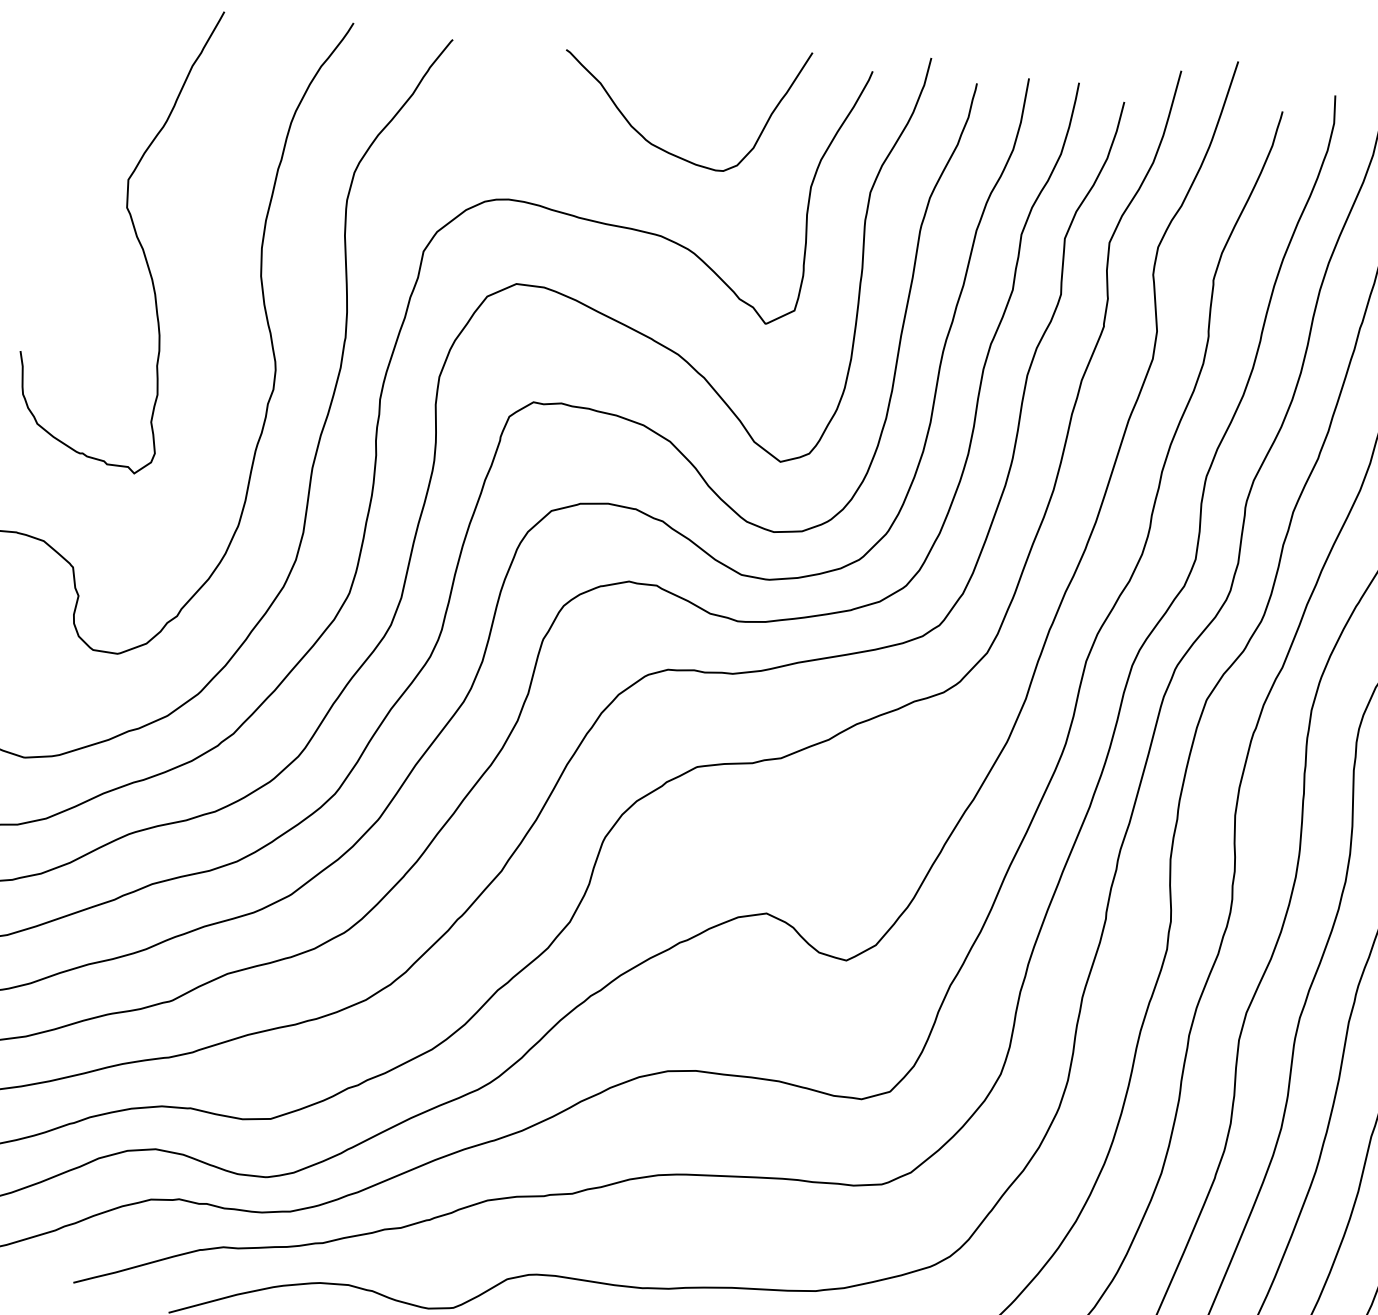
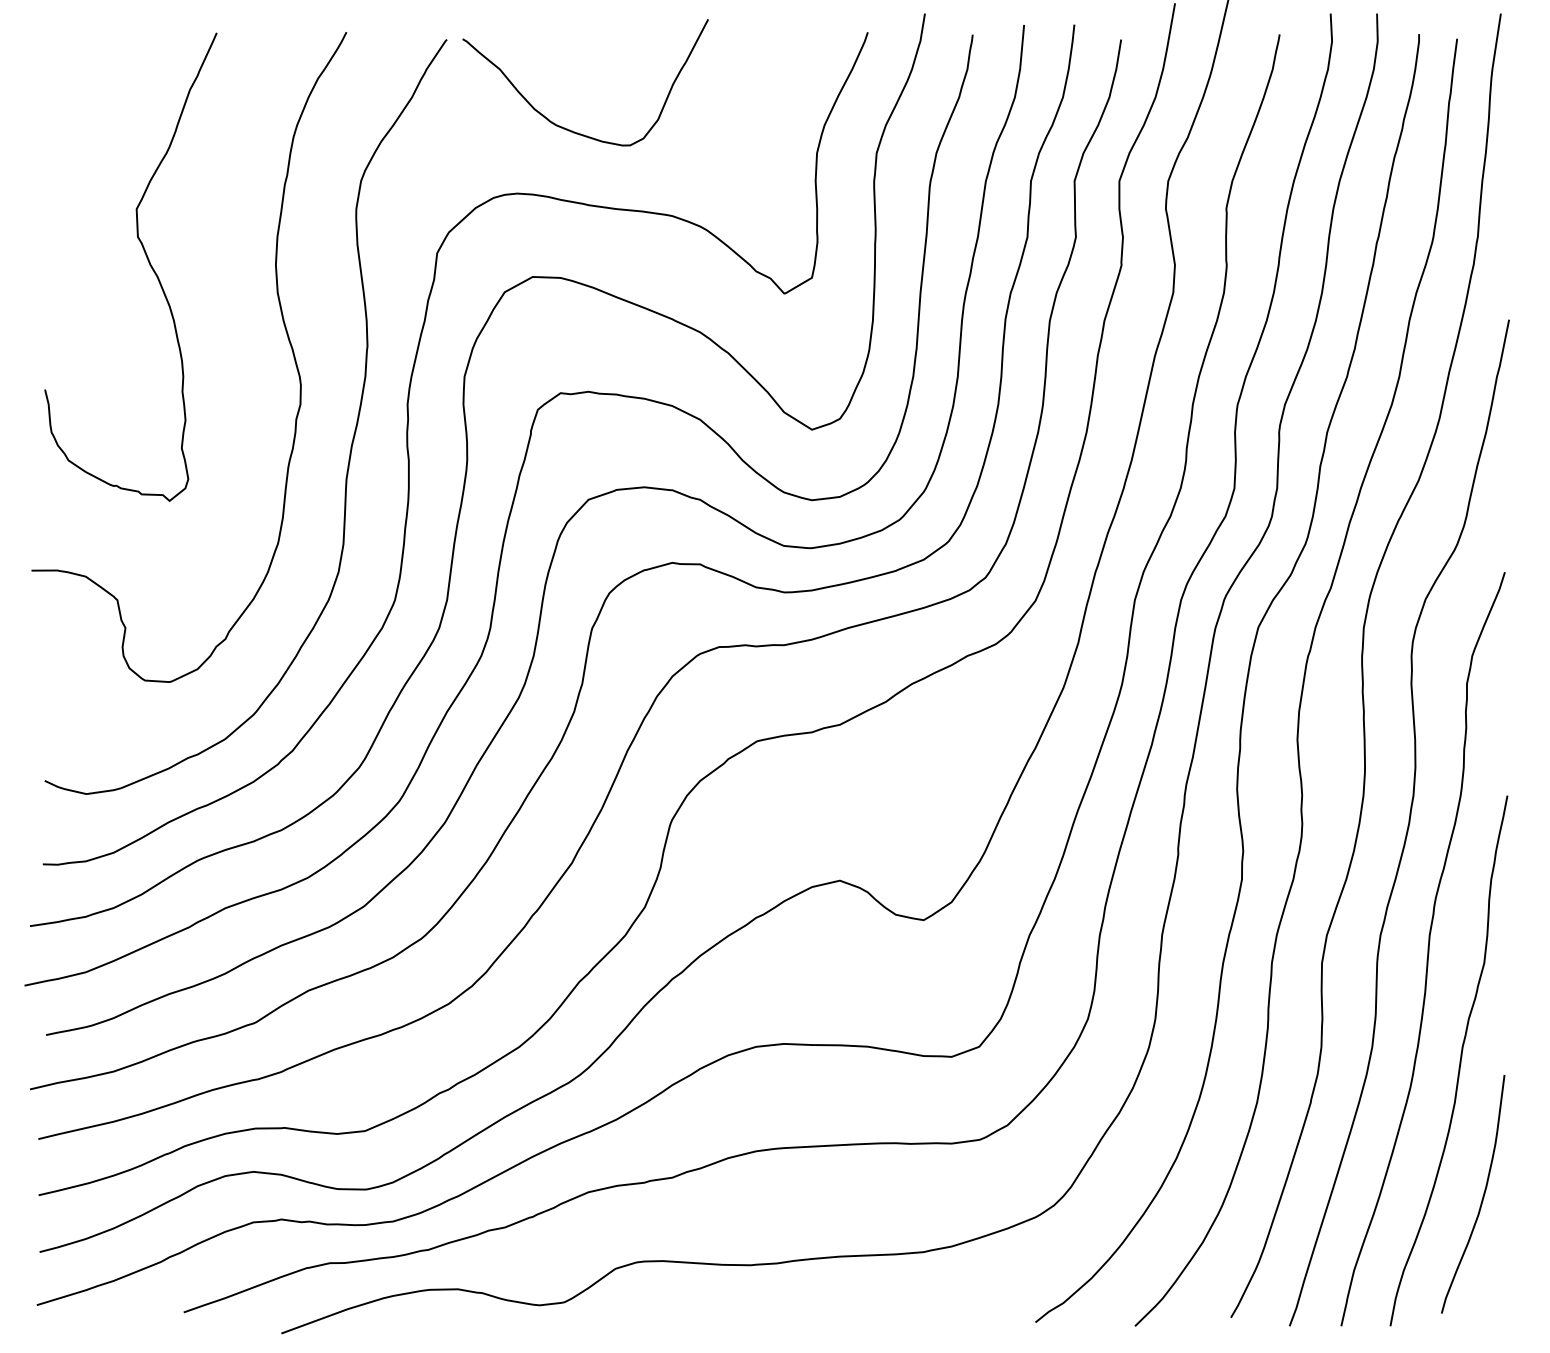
curve: (662, 148) -> (567, 128), moved

